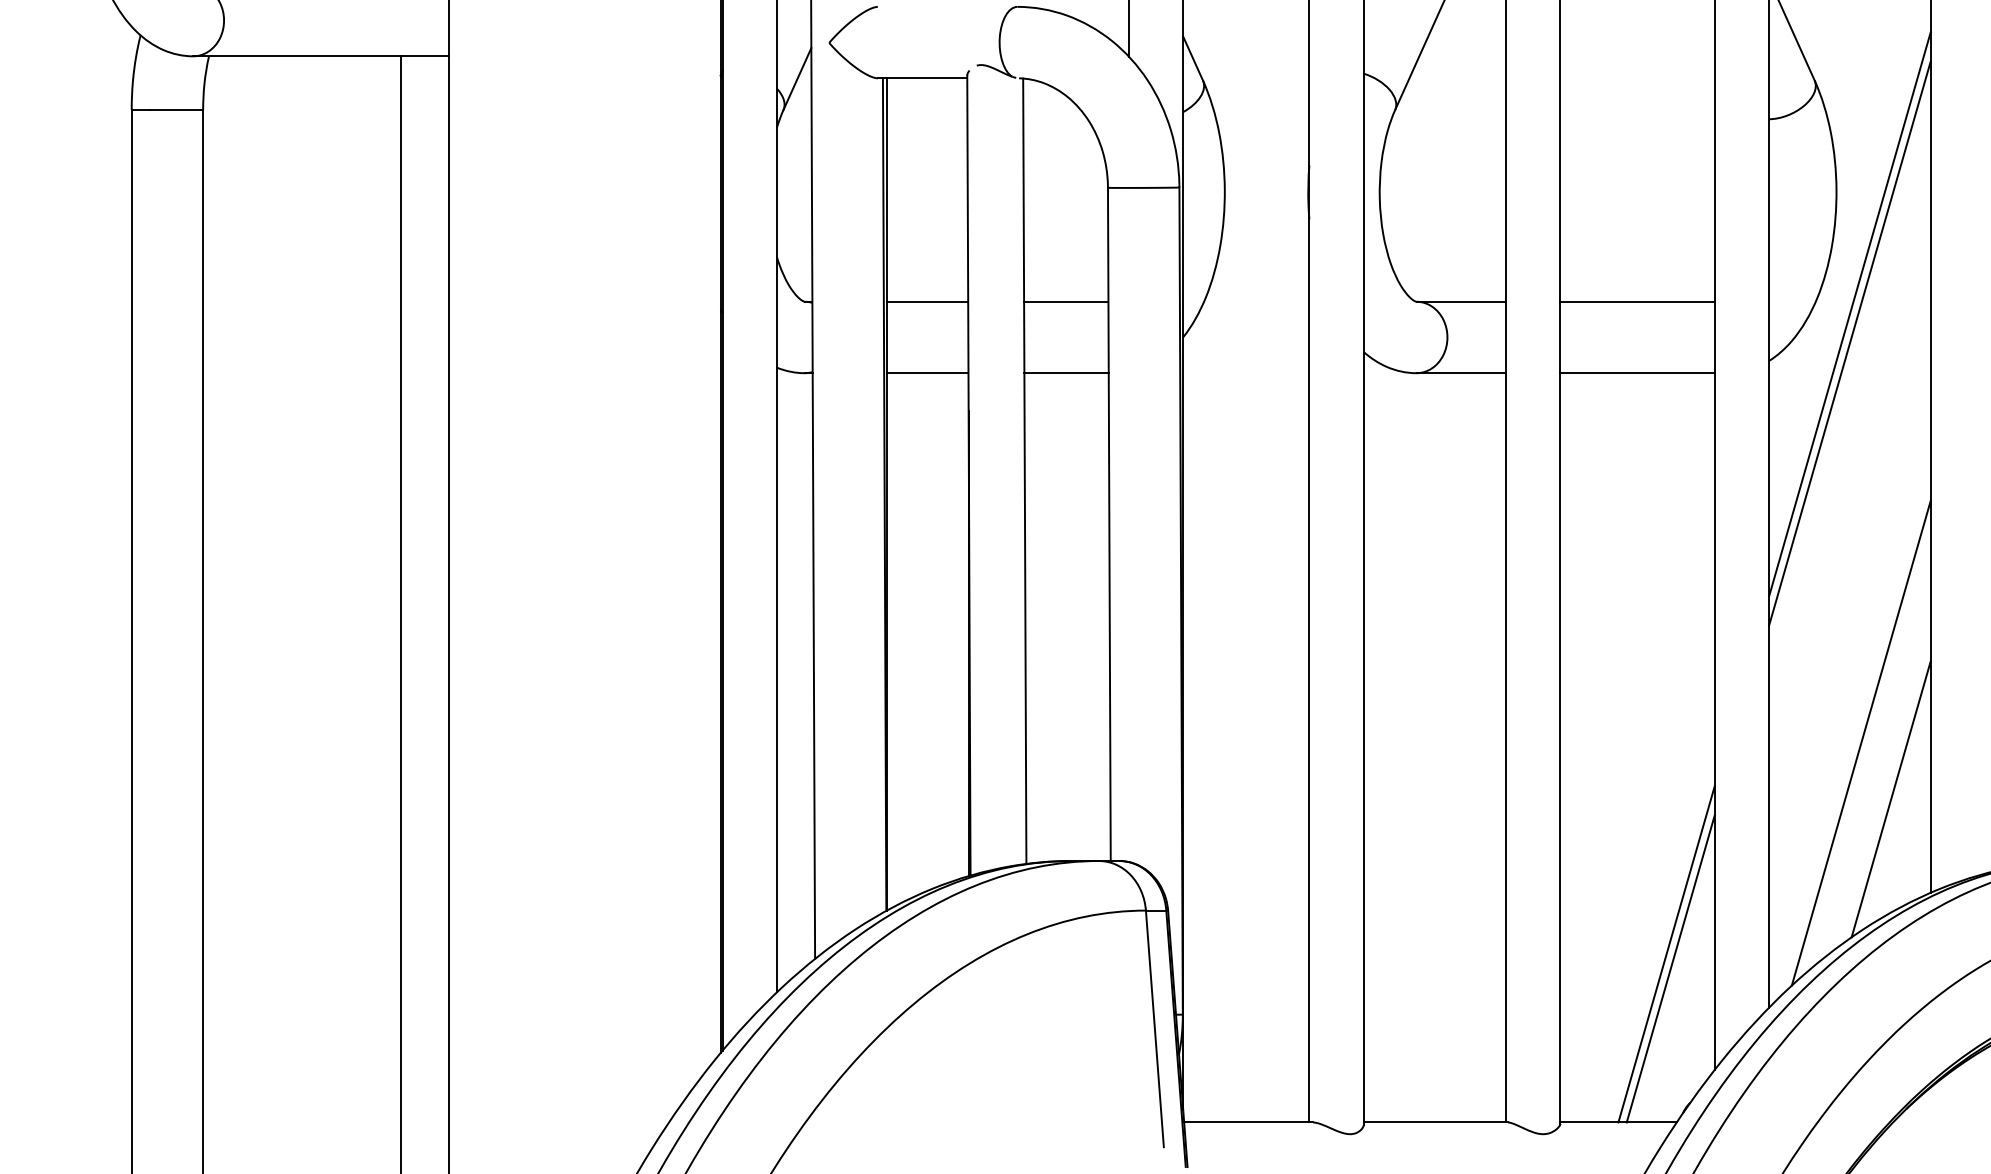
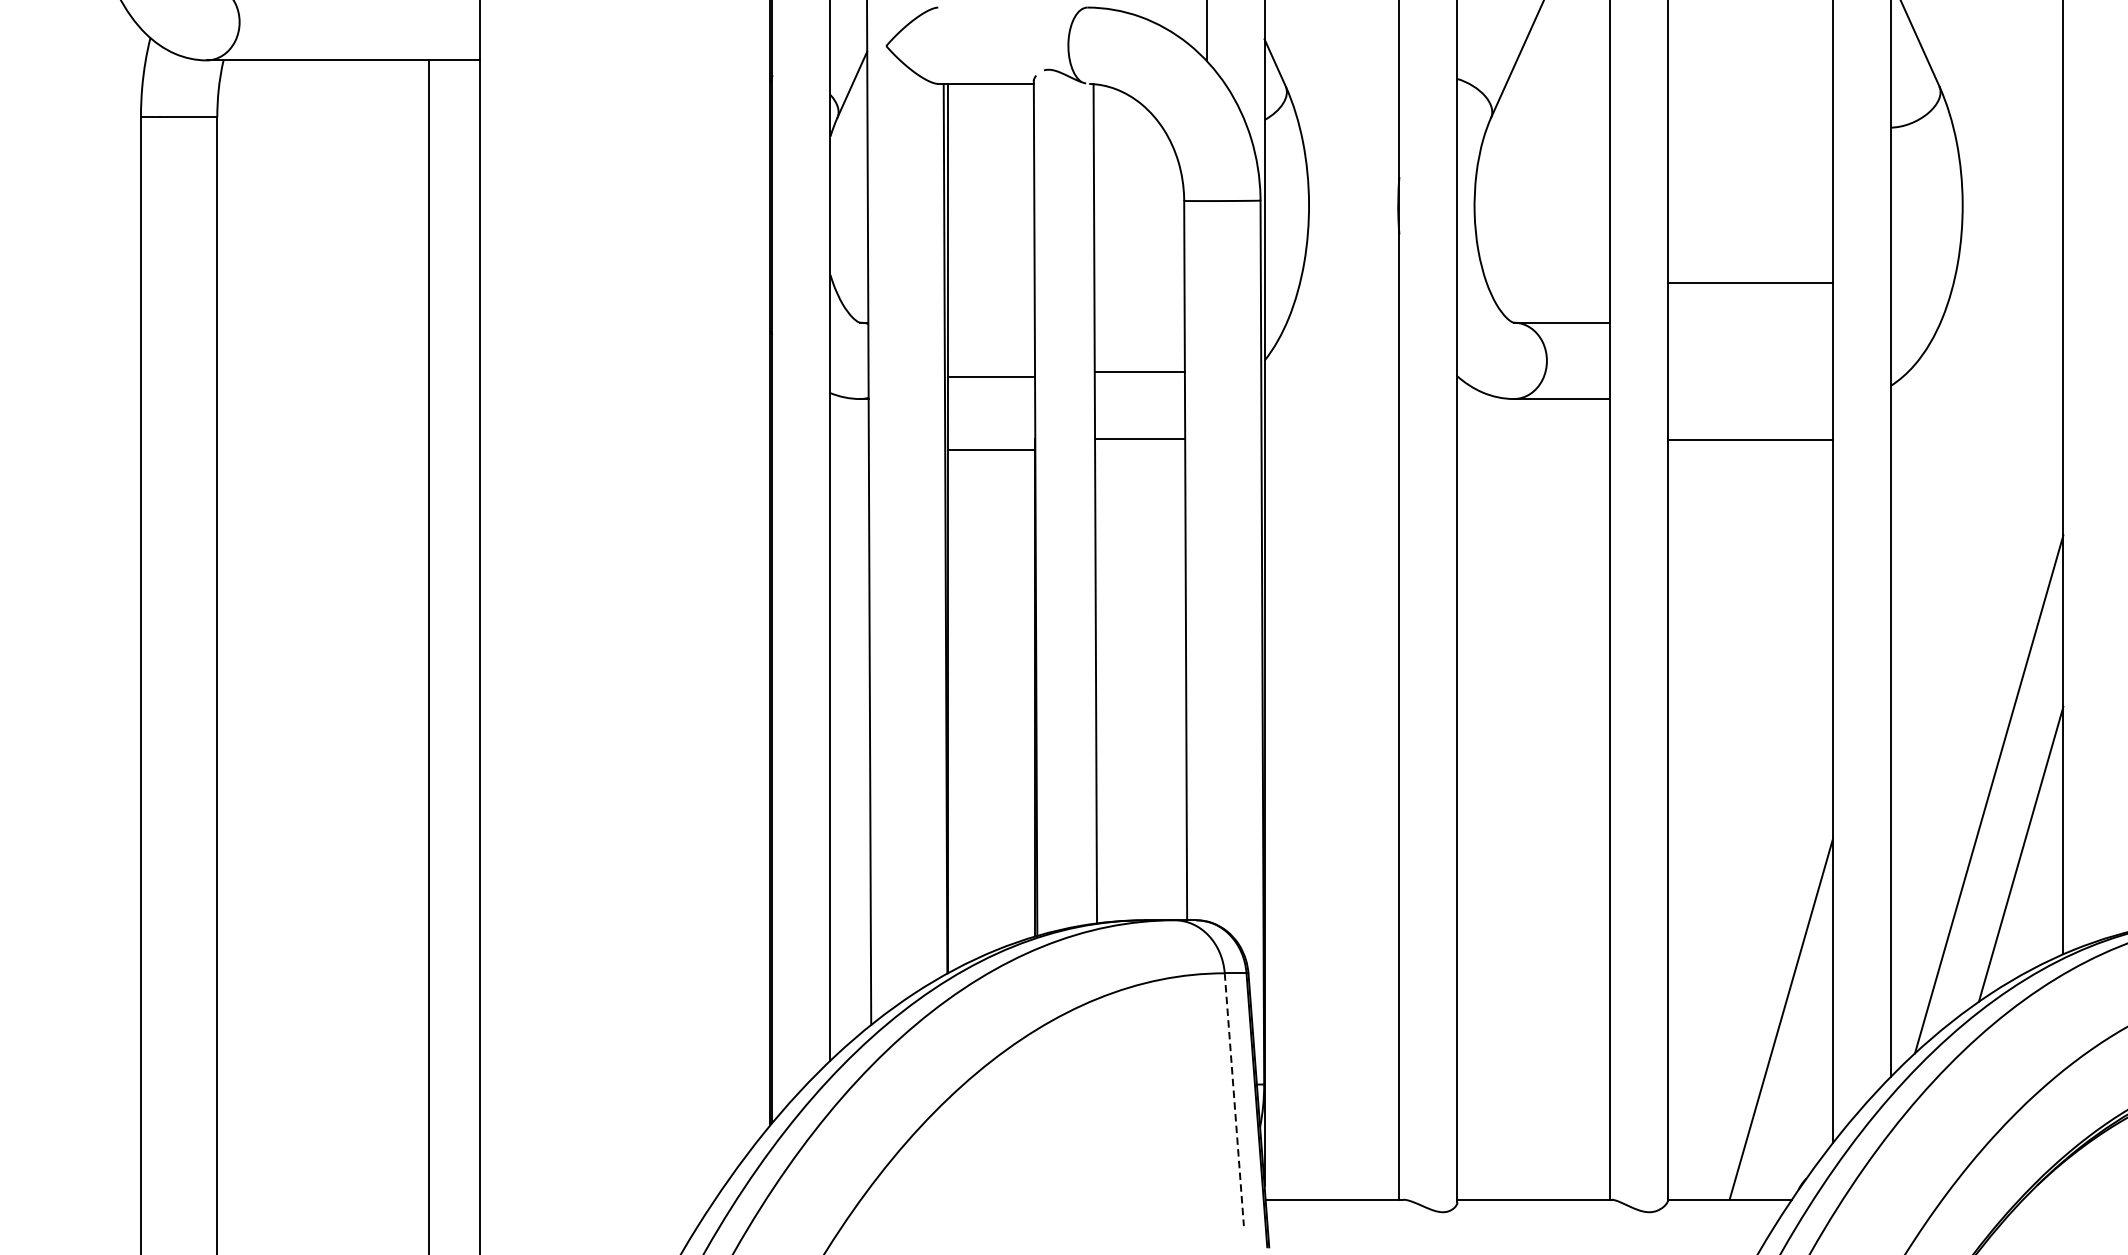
line: (927, 301) -> (991, 376), moved
line: (1066, 301) -> (1139, 371), moved
line: (1637, 301) -> (1750, 282), moved
line: (1849, 314) -> (1976, 336), removed
line: (1849, 343) -> (1976, 367), removed
line: (927, 373) -> (991, 450), moved
line: (1066, 373) -> (1139, 438), moved
line: (1637, 373) -> (1750, 439), moved
line: (1670, 968) -> (1785, 1035), removed
line: (1154, 1028) -> (1233, 1099), solid -> dashed

